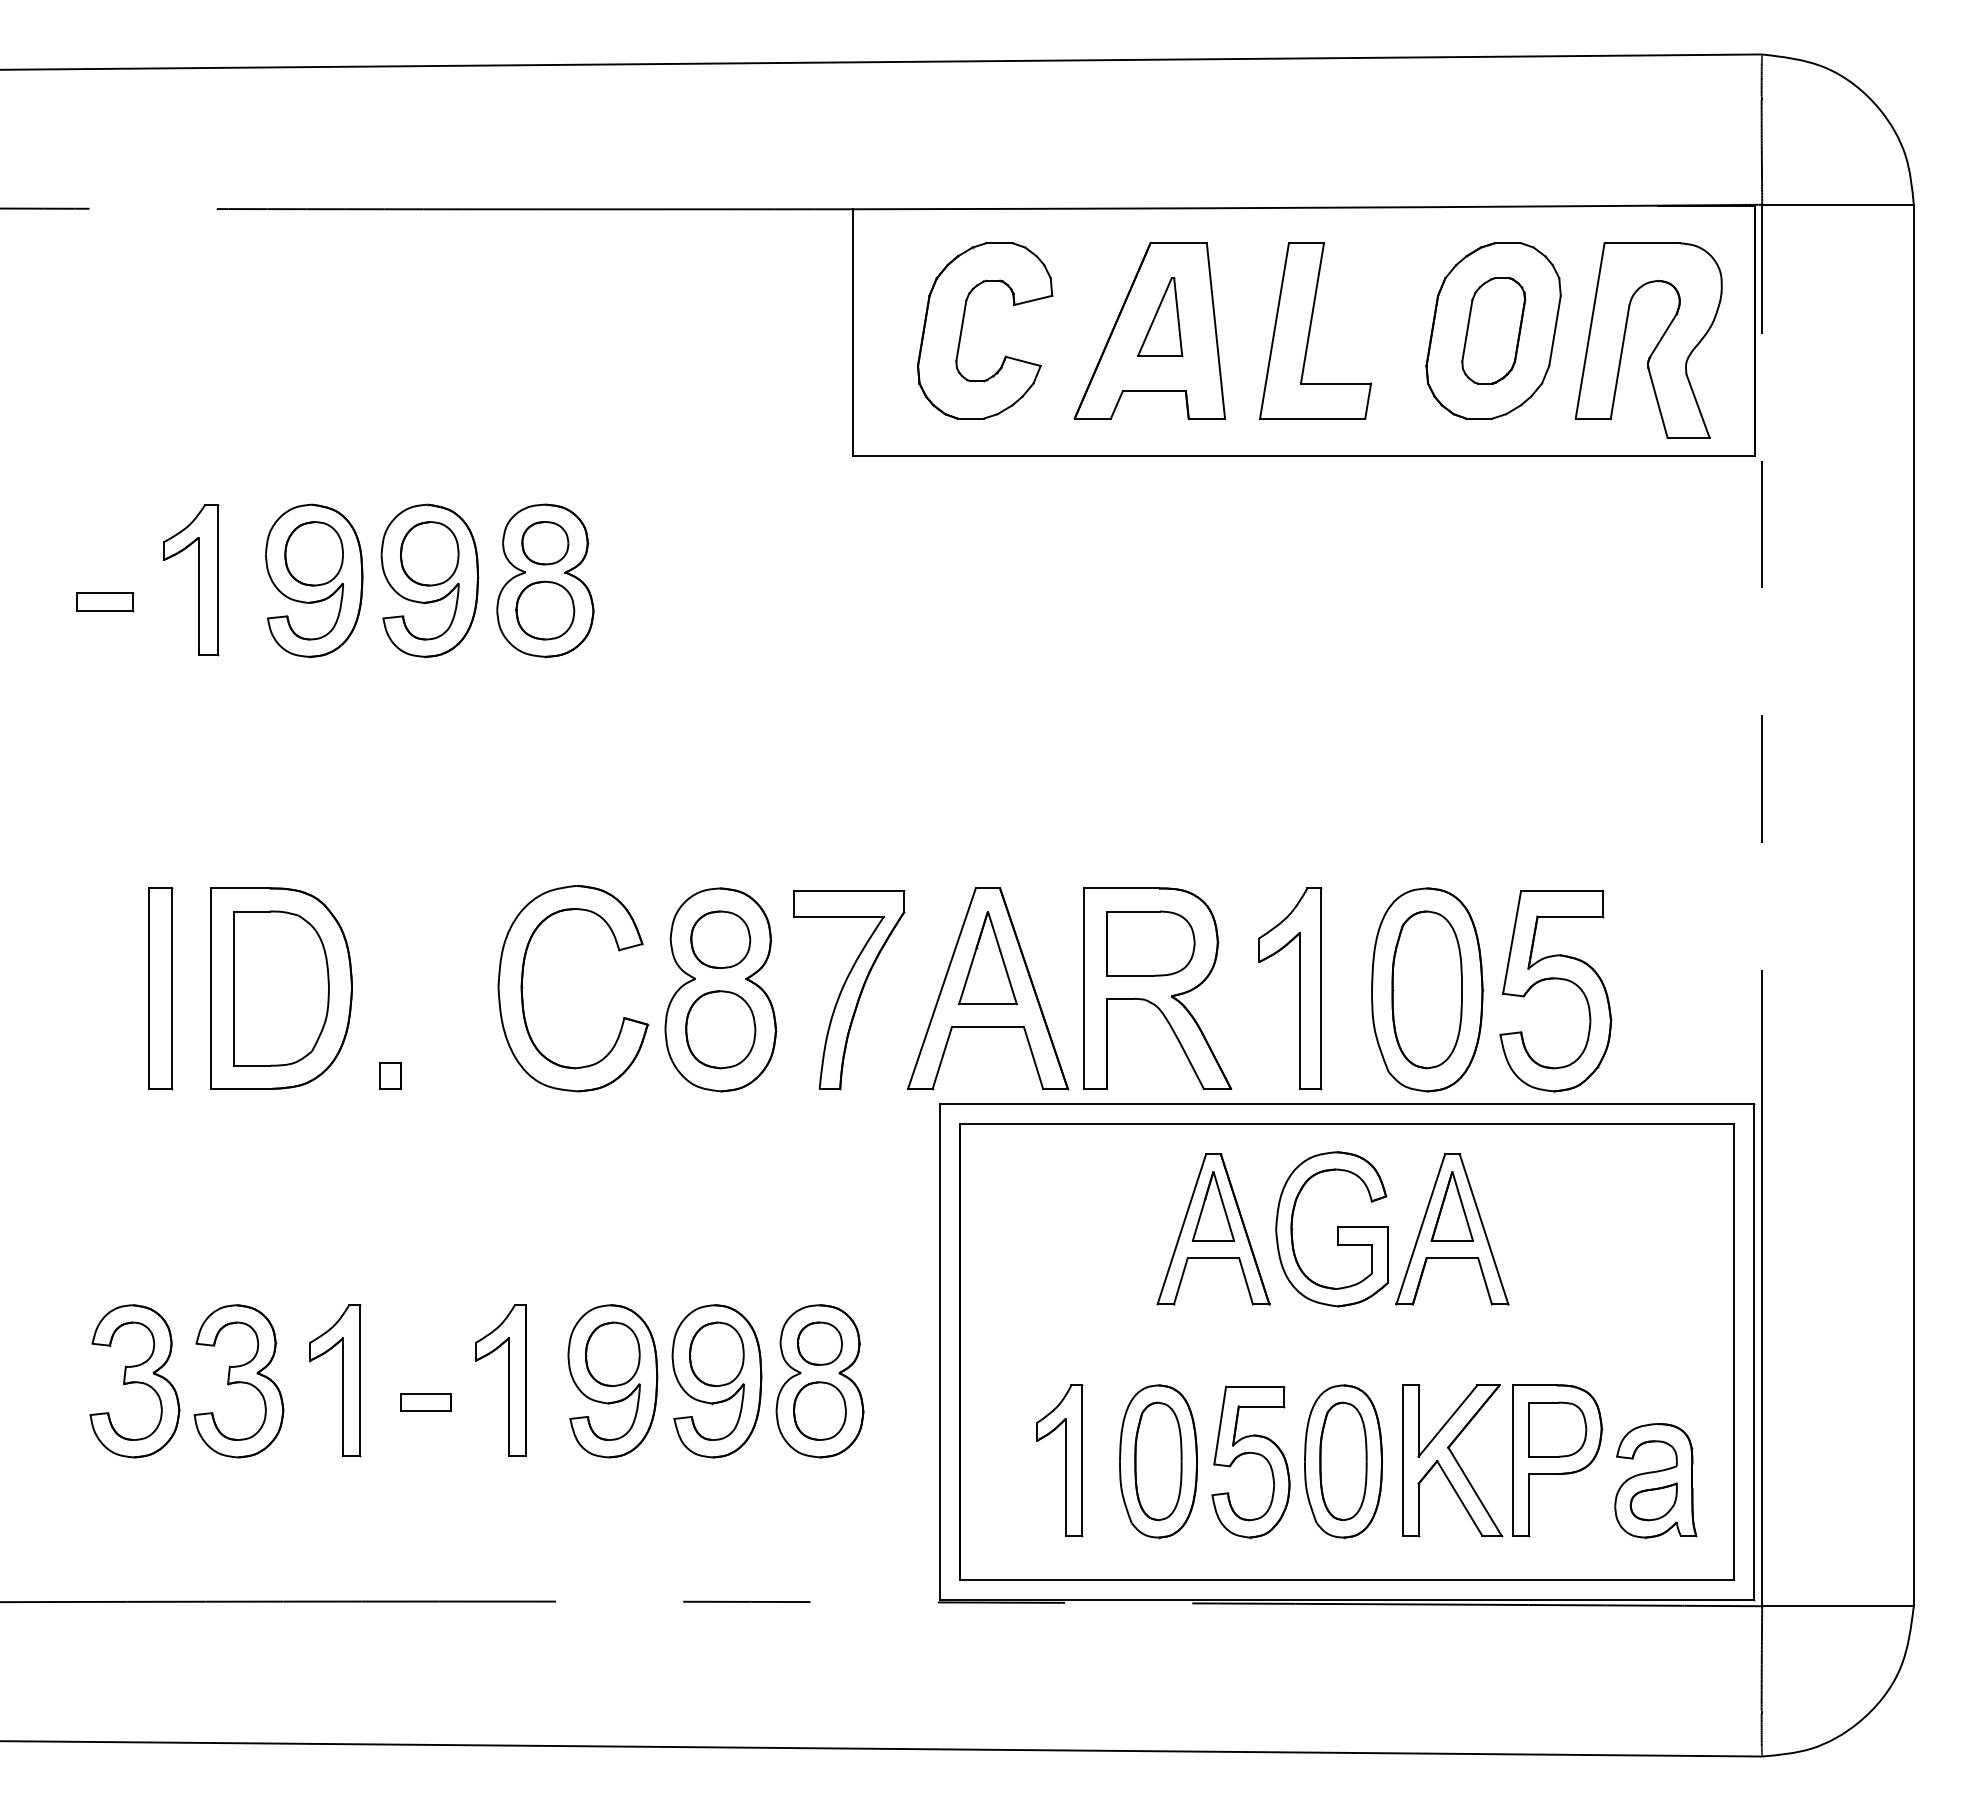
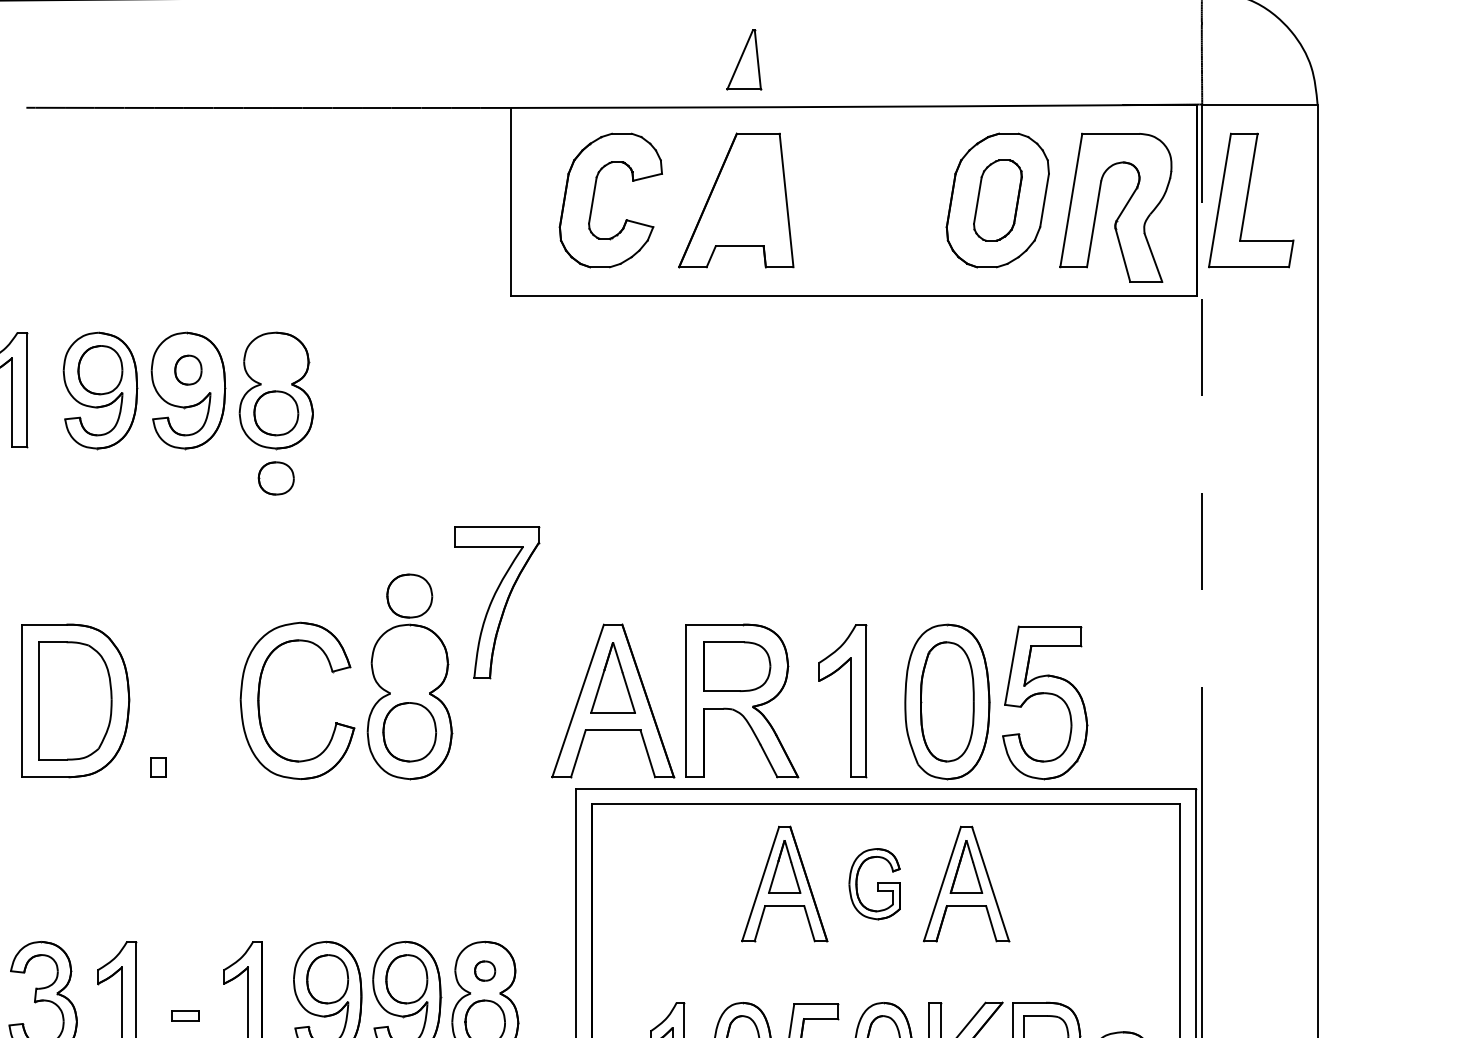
part: (1160, 317) -> (744, 60), moved
part: (1315, 330) -> (1251, 200), moved
part: (545, 543) -> (276, 478), moved
part: (429, 553) -> (188, 369), size x0.6
part: (720, 939) -> (409, 595), moved
part: (849, 990) -> (497, 602), moved
part: (1331, 1229) -> (874, 884), size x0.6
part: (819, 1343) -> (484, 970), size x0.6
part: (425, 1402) -> (185, 1015), size x0.7

